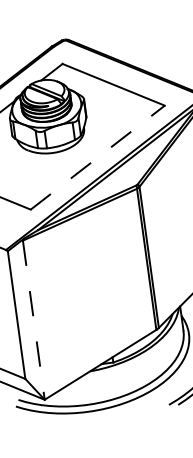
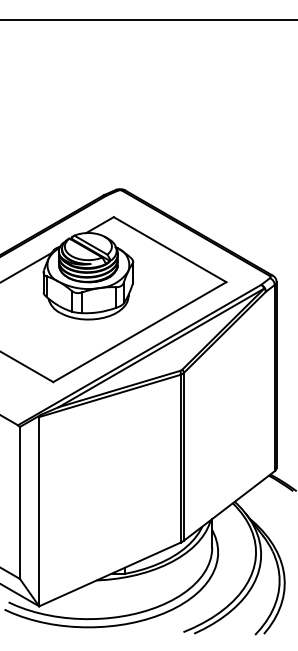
line: (97, 157) -> (139, 332), dashed -> solid
line: (34, 320) -> (39, 511), dashed -> solid

